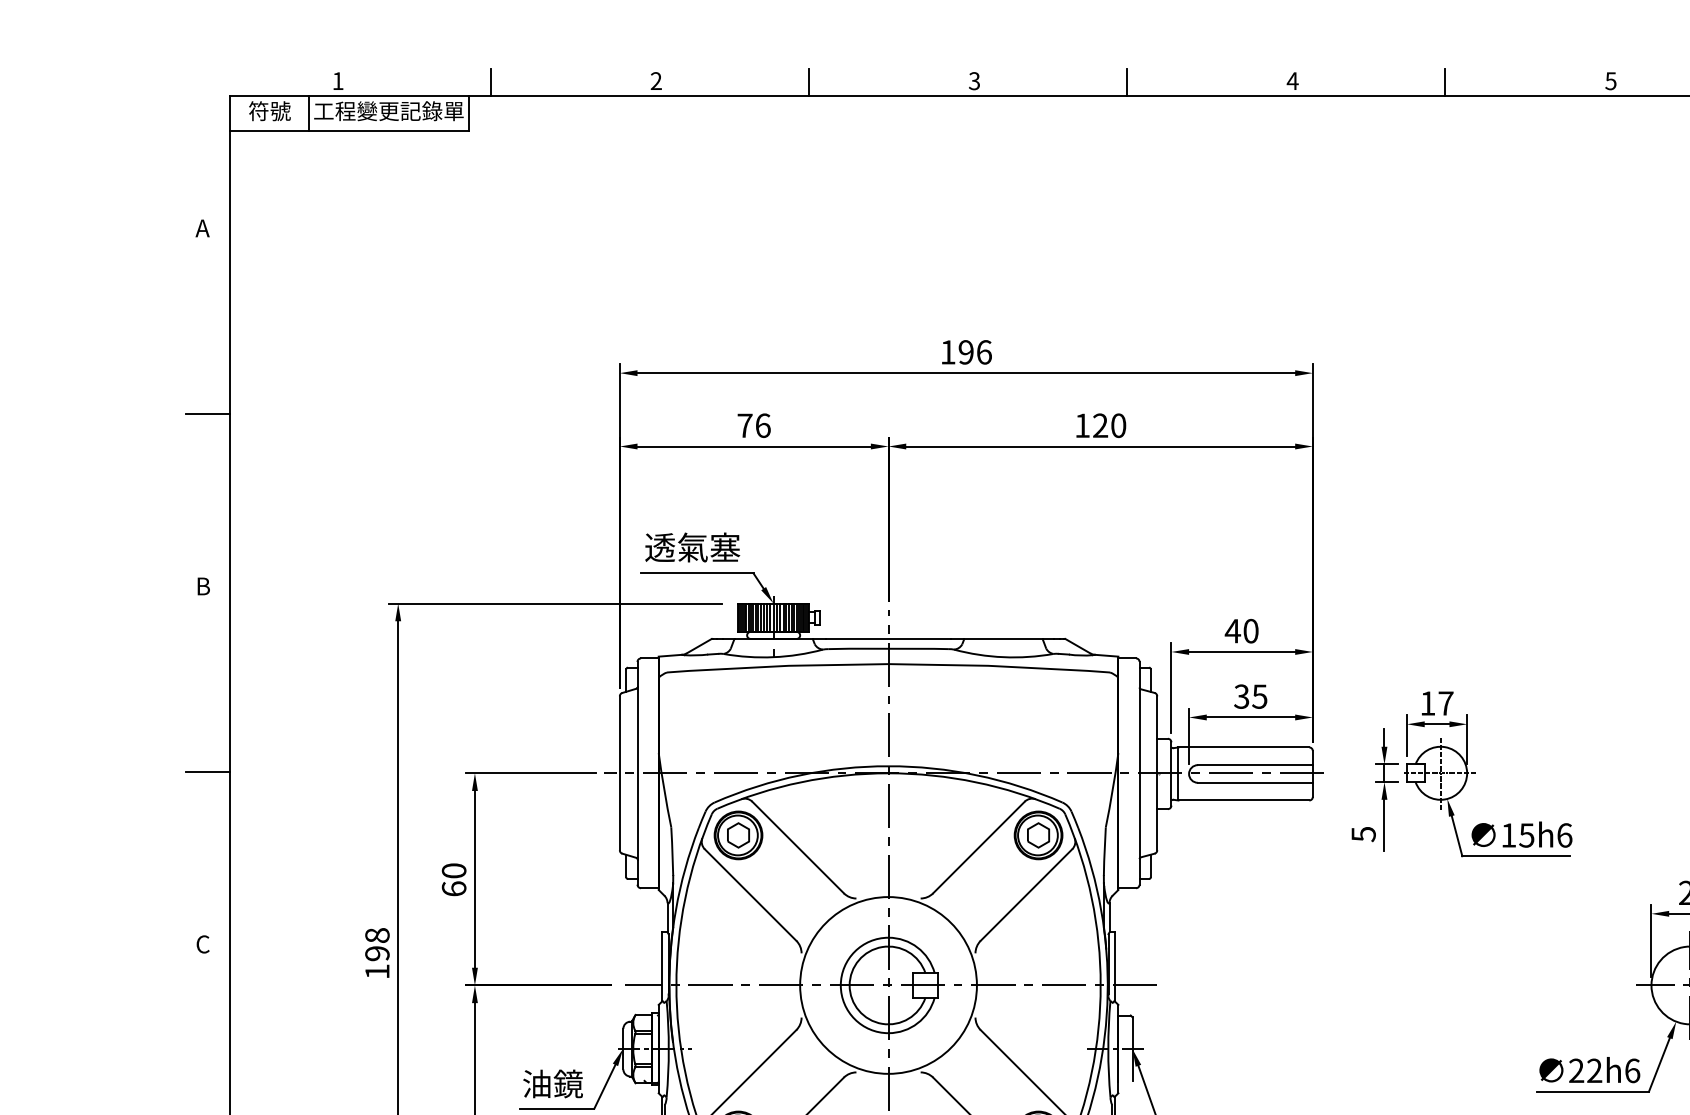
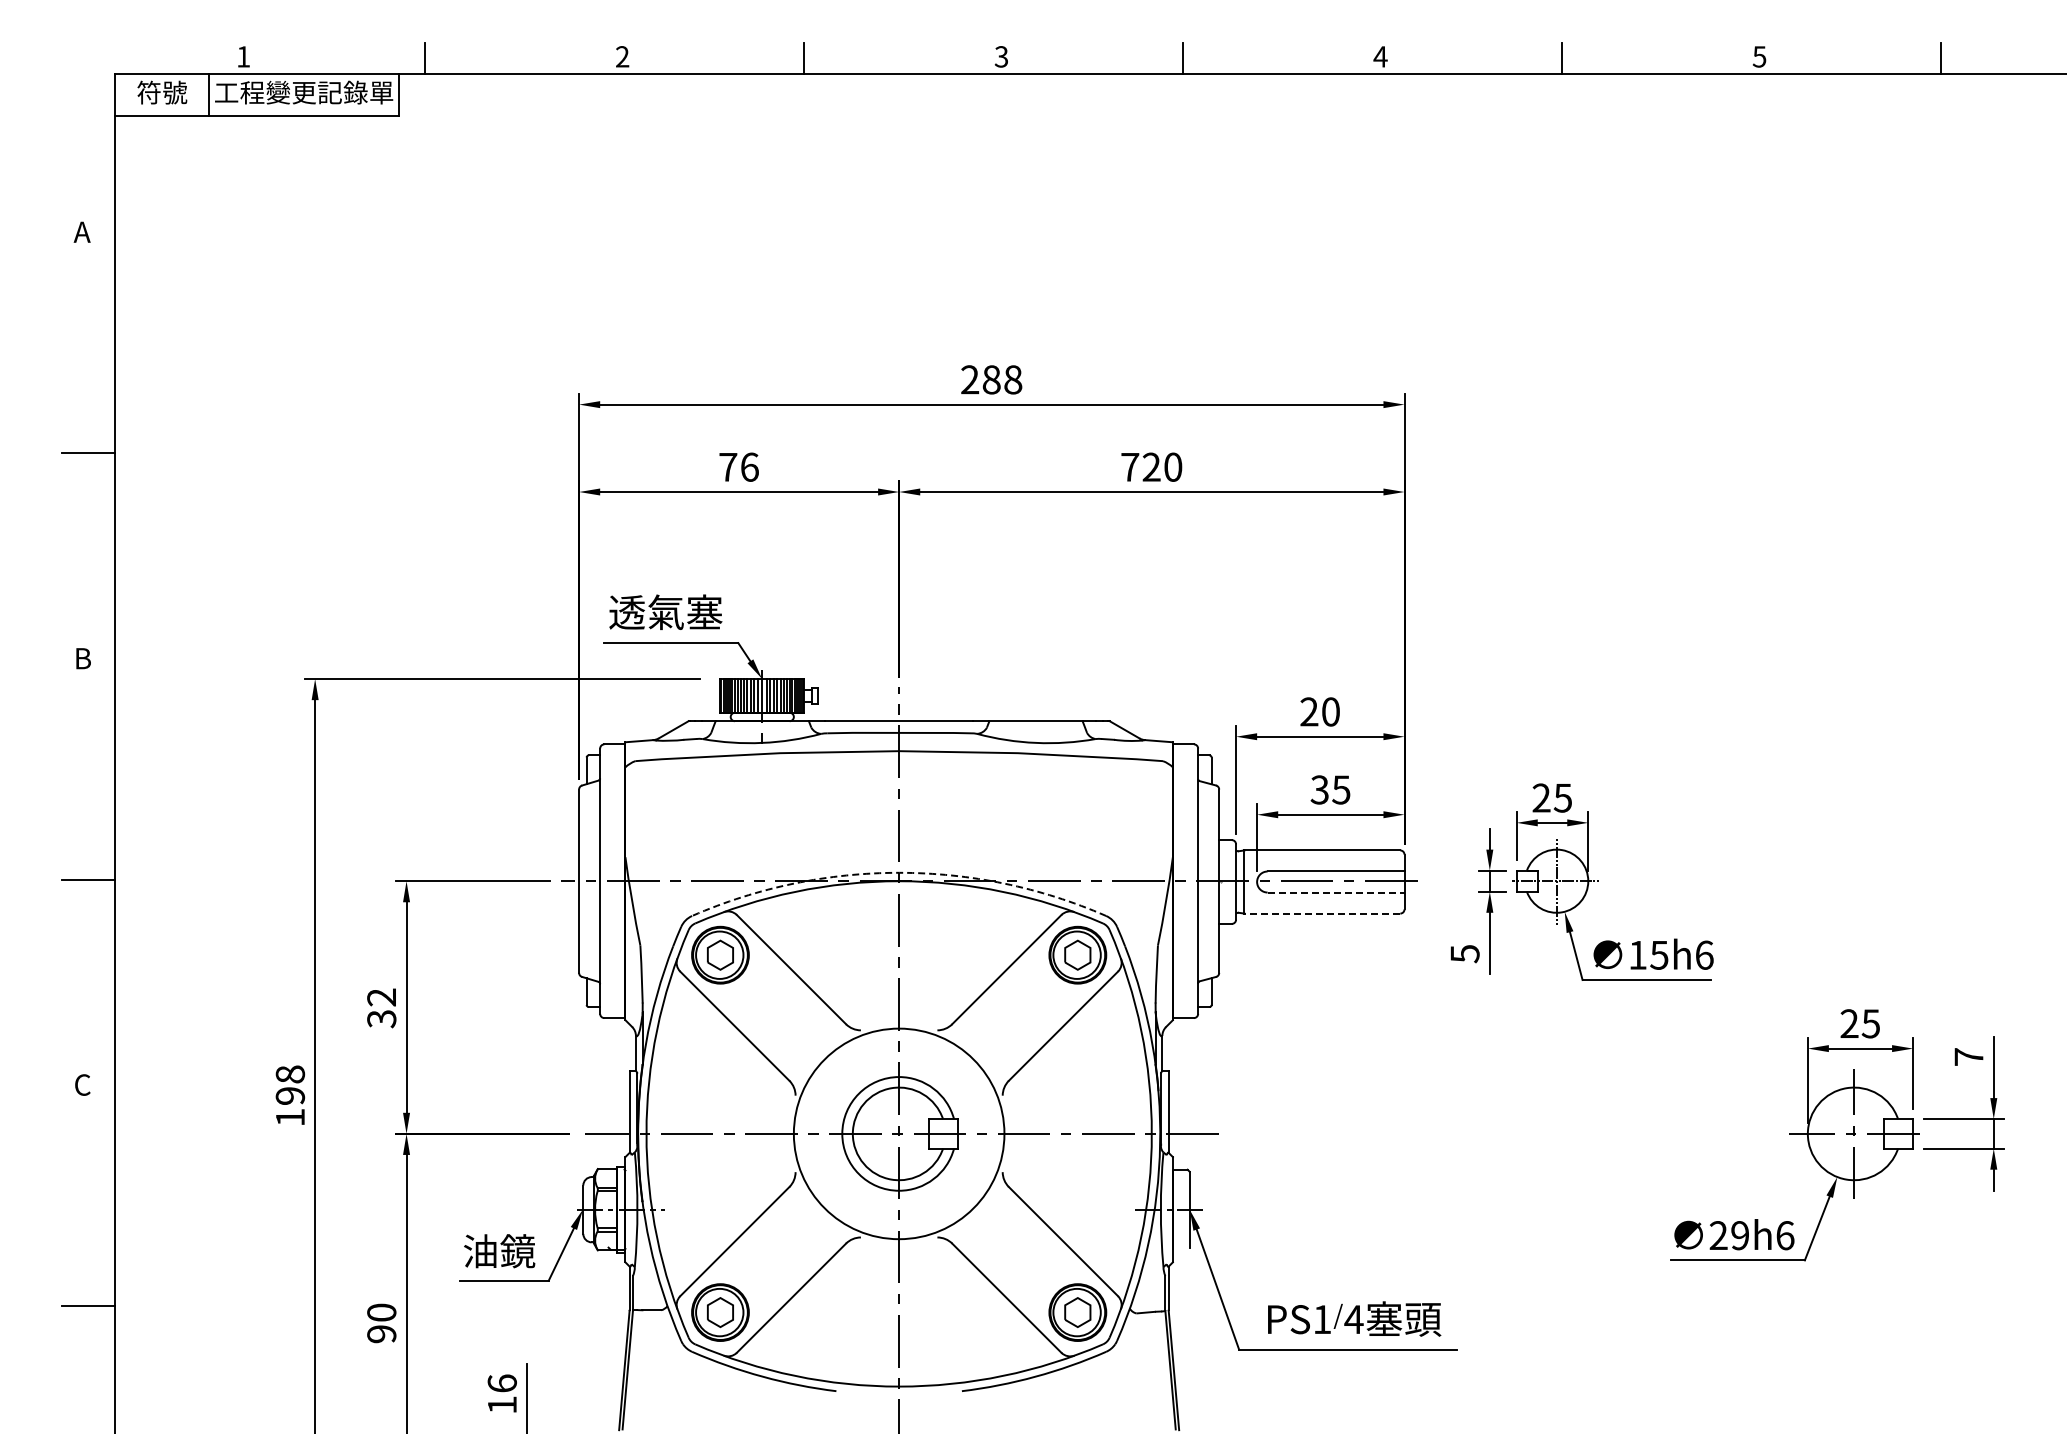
text: (966, 352) -> (991, 379), 196 -> 288
text: (1082, 425) -> (1130, 467), 120 -> 720
text: (1233, 630) -> (1309, 711), 40 -> 20
text: (1437, 703) -> (1552, 797), 17 -> 25
arc: (888, 765) -> (899, 872), solid -> dashed
line: (1255, 782) -> (1336, 892), solid -> dashed
line: (1243, 800) -> (1322, 913), solid -> dashed
text: (453, 880) -> (381, 1008), 60 -> 32
text: (1594, 1070) -> (1740, 1235), 22h6 -> 29h6

